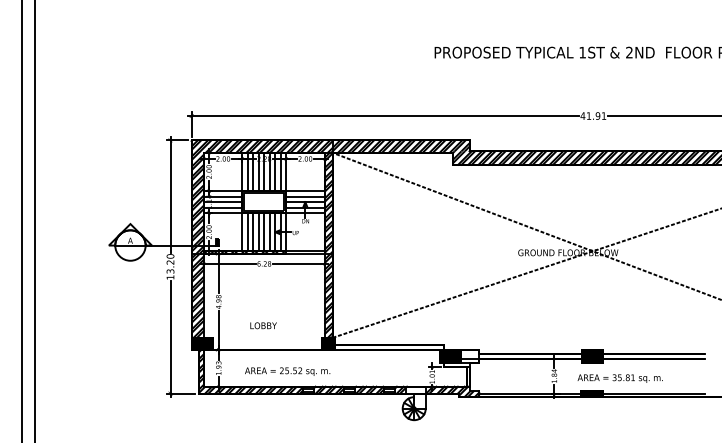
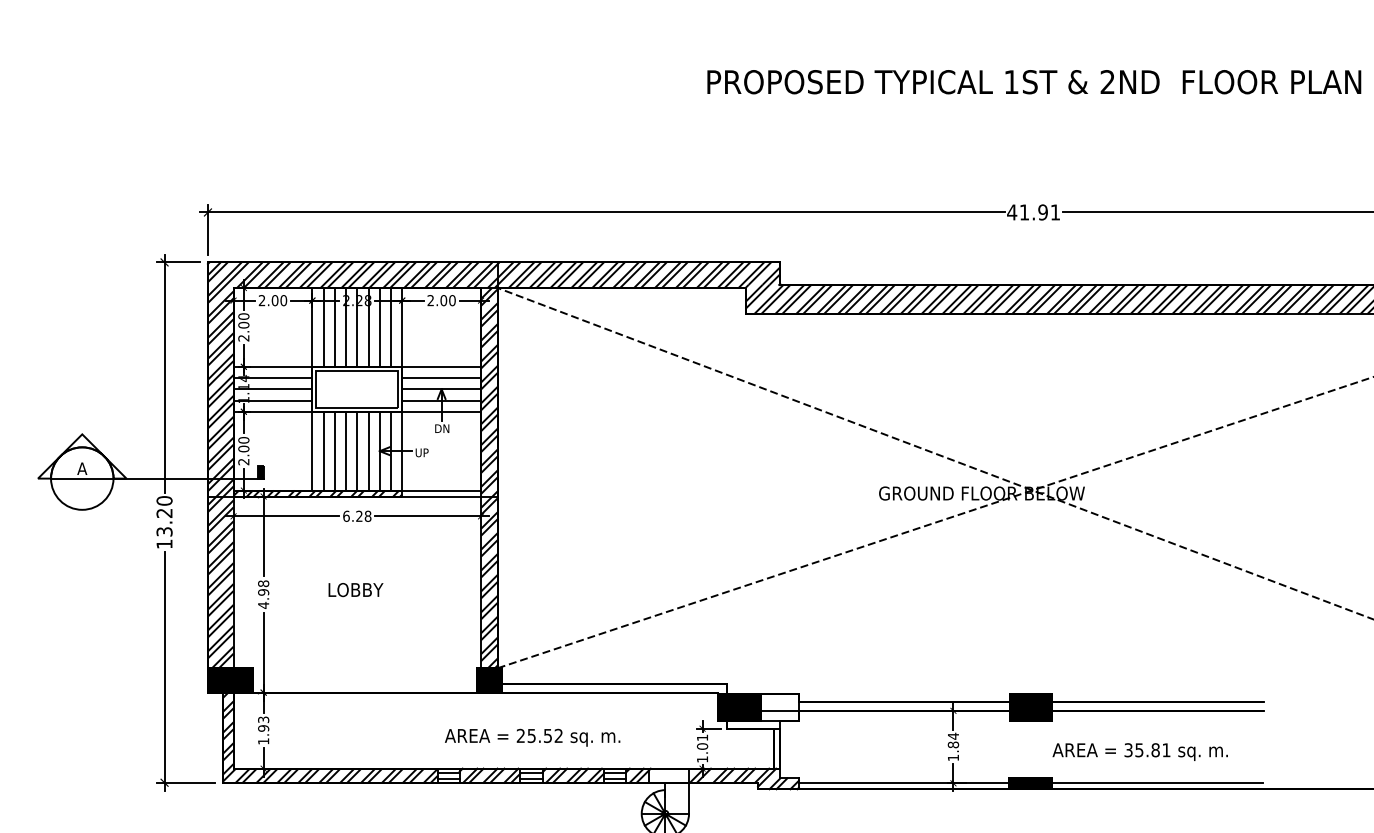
text: (263, 325) -> (355, 589), moved
text: (287, 371) -> (532, 737), moved
text: (619, 378) -> (1138, 751), moved

